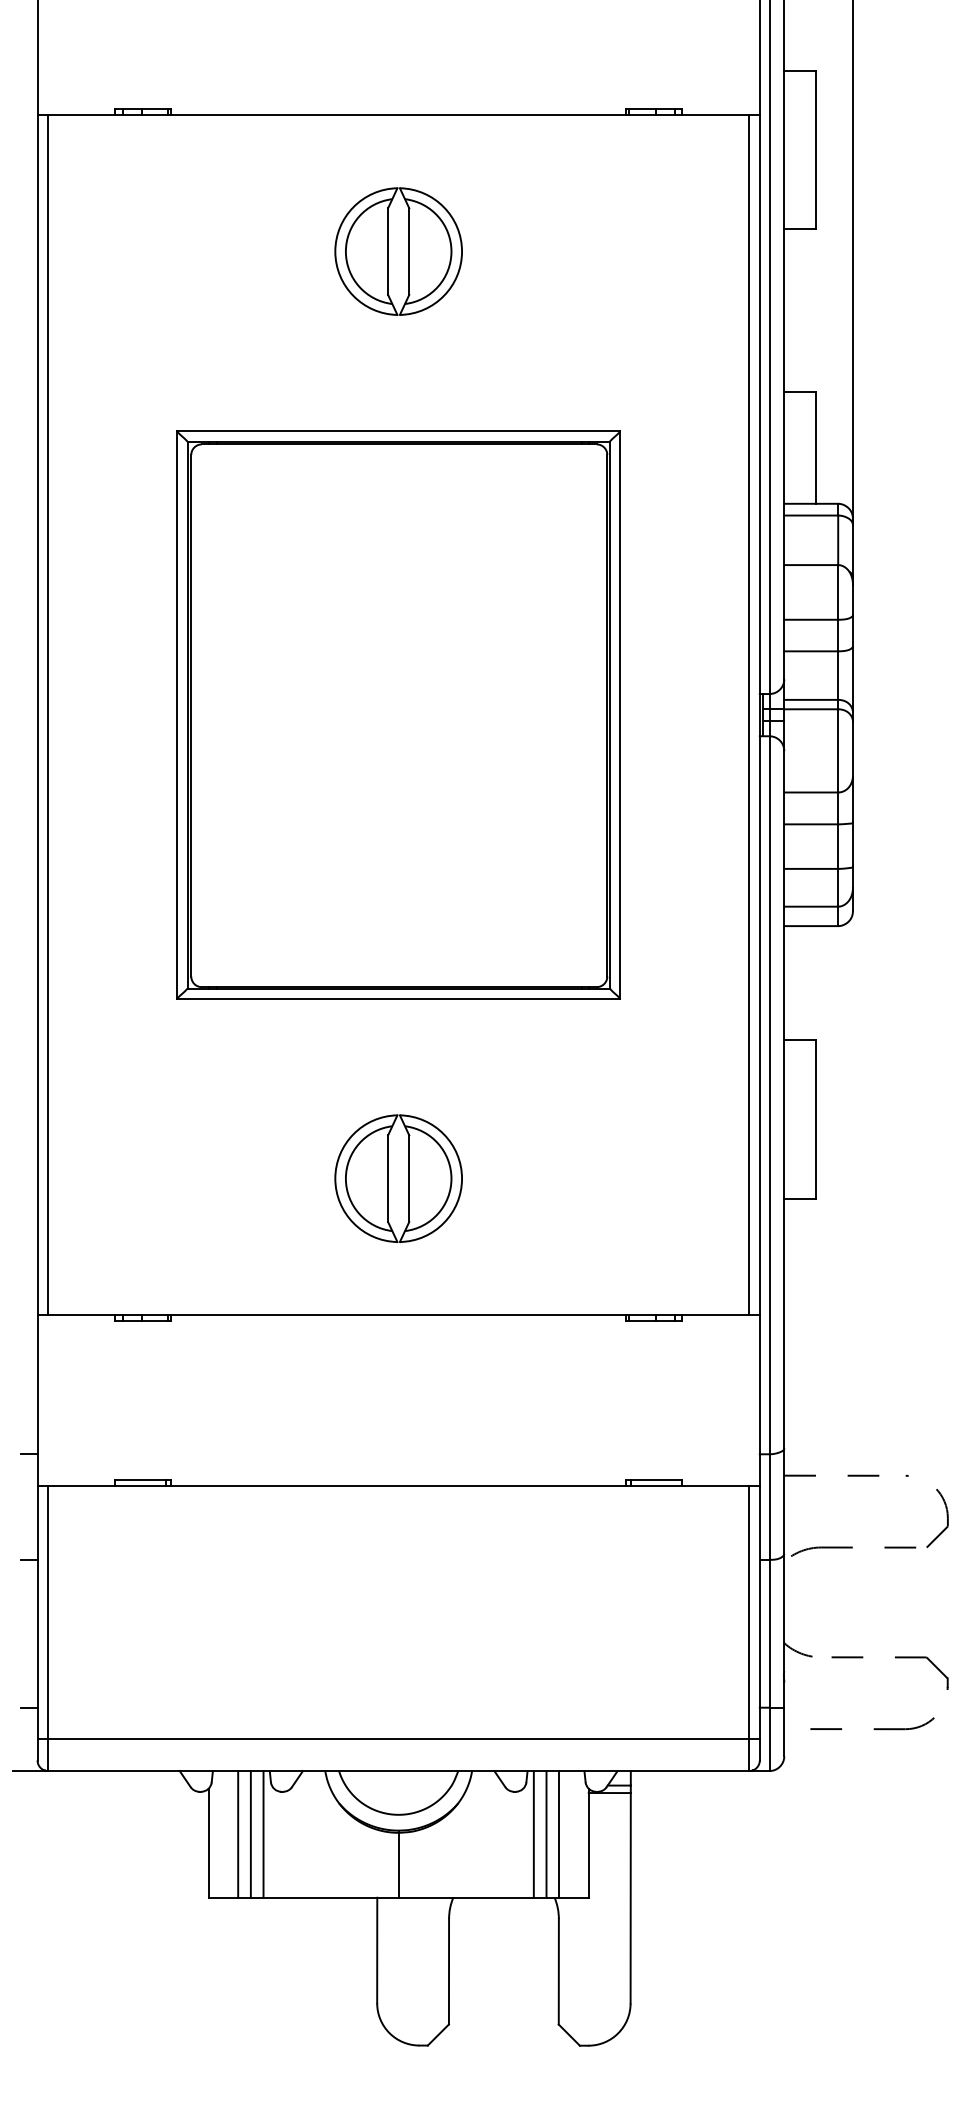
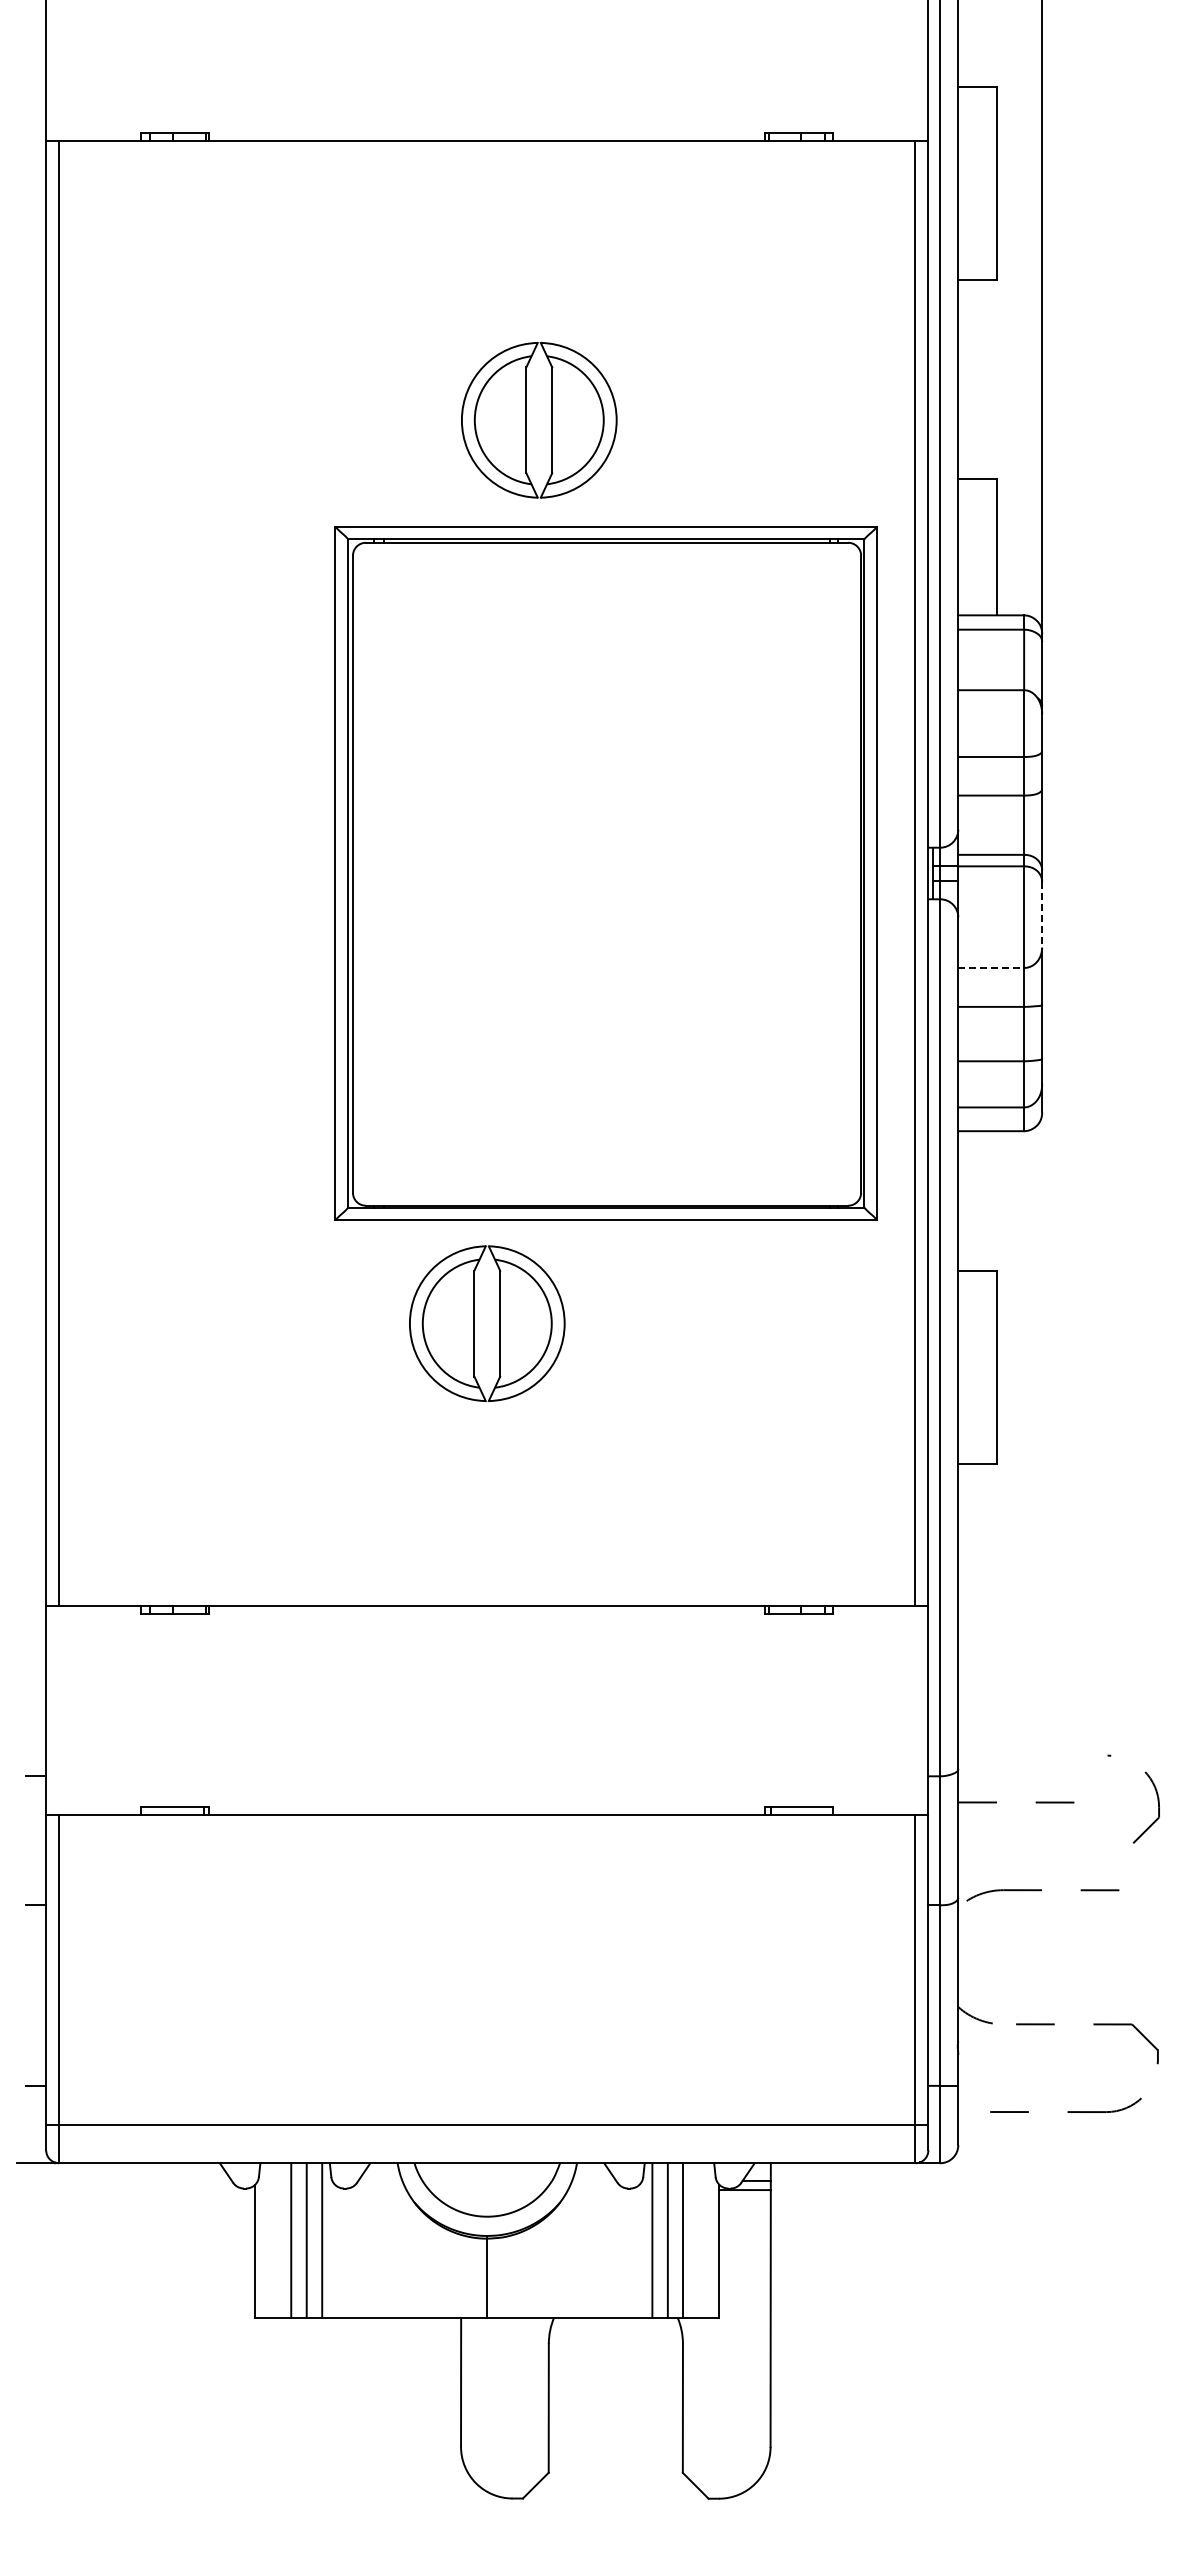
part: (398, 250) -> (539, 419), moved
part: (398, 715) -> (605, 873), moved
line: (853, 749) -> (1042, 915), solid -> dashed
line: (811, 792) -> (991, 967), solid -> dashed
part: (398, 1178) -> (487, 1323), moved
part: (944, 1505) -> (1155, 1791), moved

